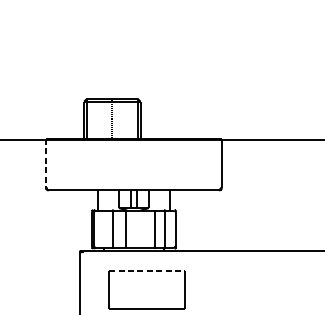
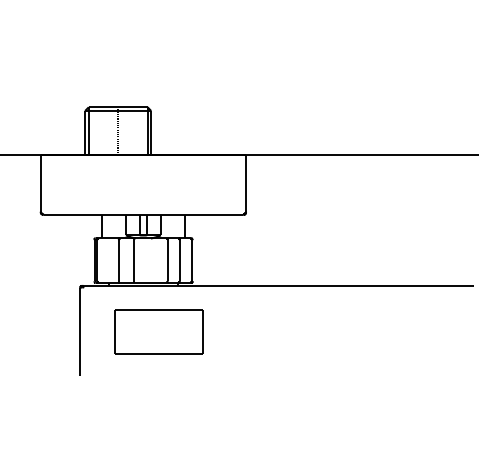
line: (46, 163) -> (40, 183), dashed -> solid
line: (147, 271) -> (159, 309), dashed -> solid

